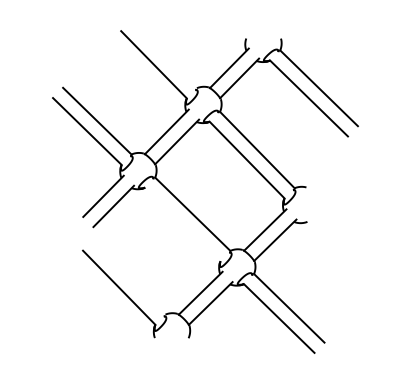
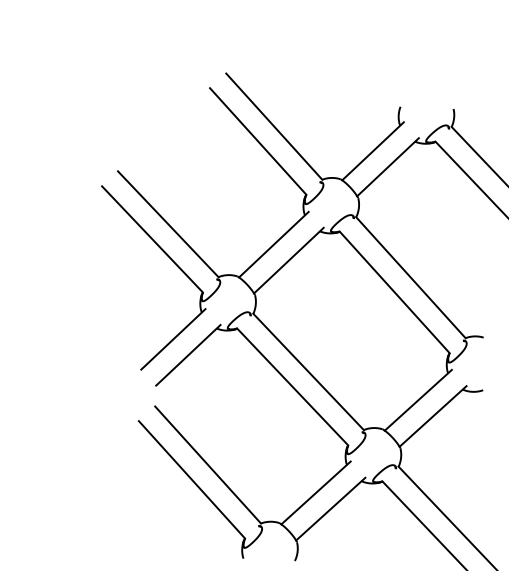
line: (163, 54) -> (273, 126), added
line: (182, 224) -> (292, 386), added
line: (129, 277) -> (208, 464), added

